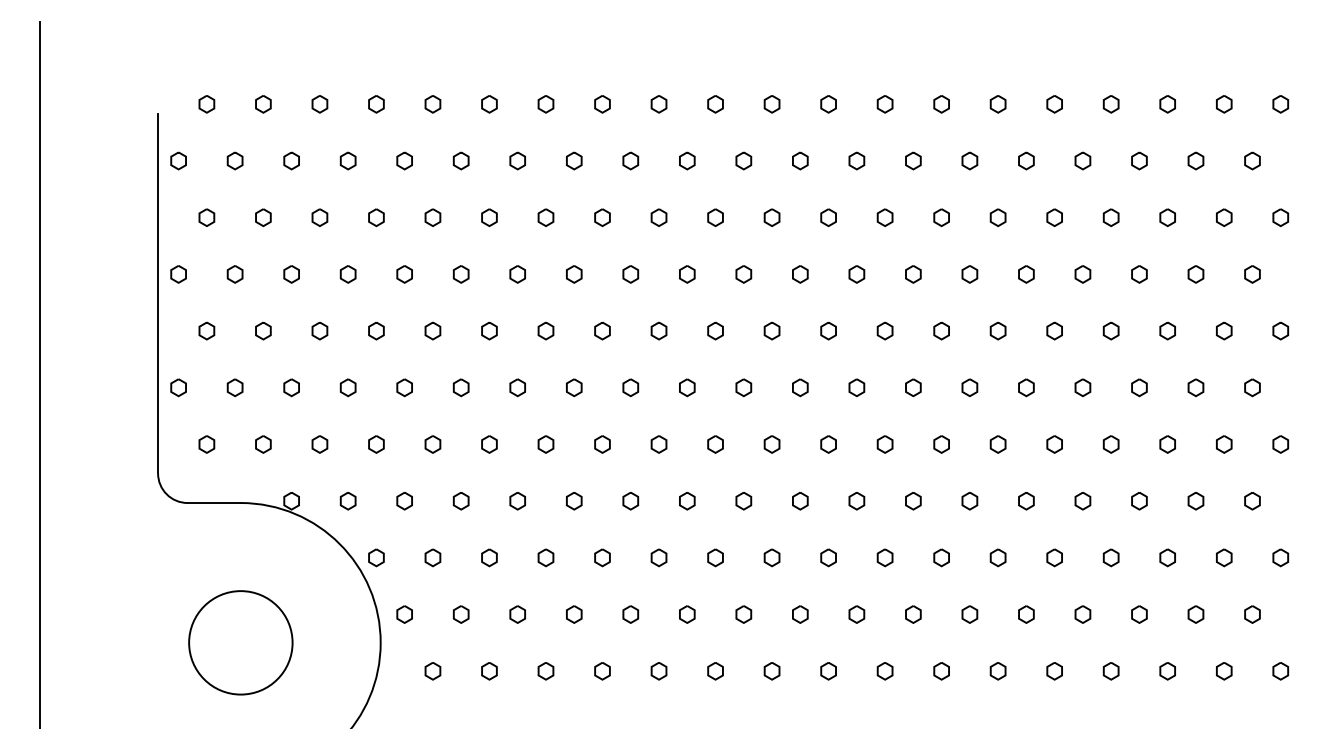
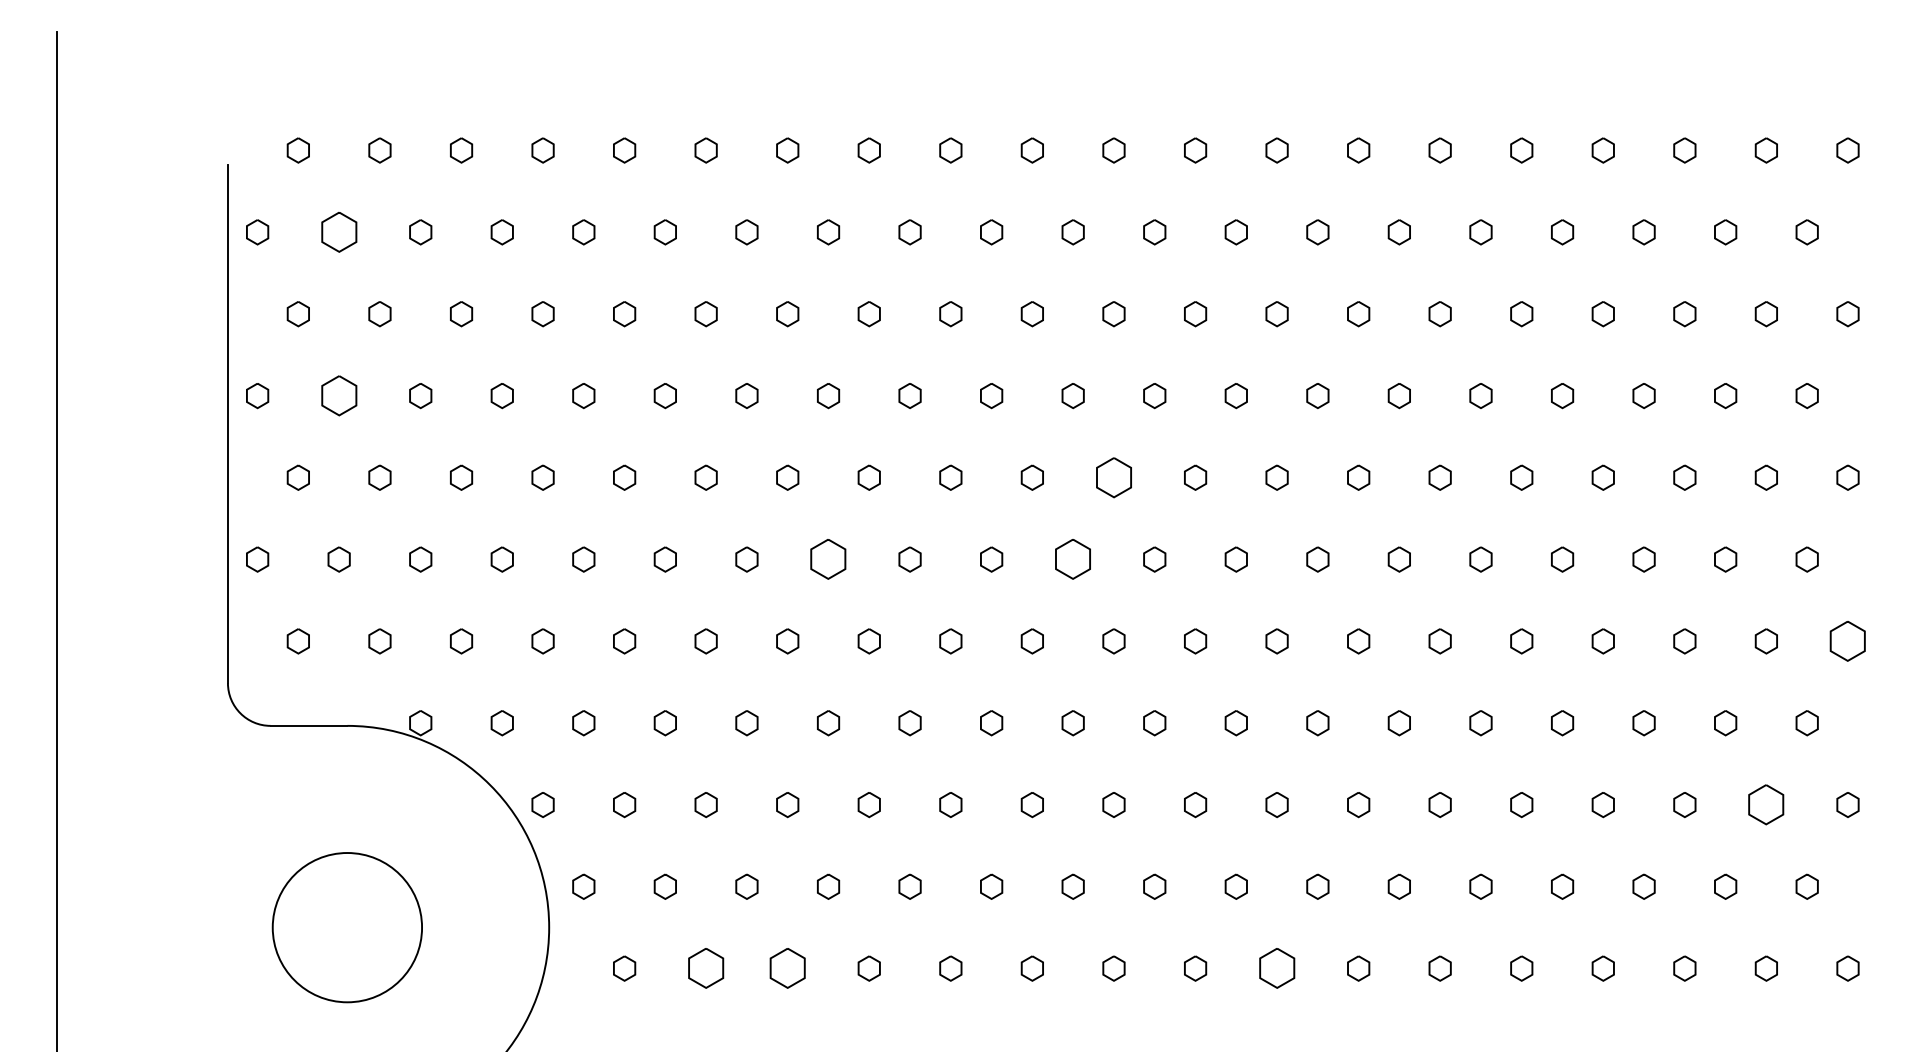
part: (234, 160) -> (338, 231), size x1.6
part: (234, 274) -> (338, 396), size x1.6
part: (771, 330) -> (1113, 476), size x1.6
part: (574, 387) -> (828, 559), size x1.6
part: (743, 387) -> (1072, 559), size x1.6
part: (1280, 444) -> (1847, 641), size x1.6
part: (1224, 557) -> (1766, 804), size x1.6
part: (489, 671) -> (706, 969), size x1.6
part: (545, 671) -> (787, 969), size x1.6
part: (884, 671) -> (1276, 969), size x1.6

